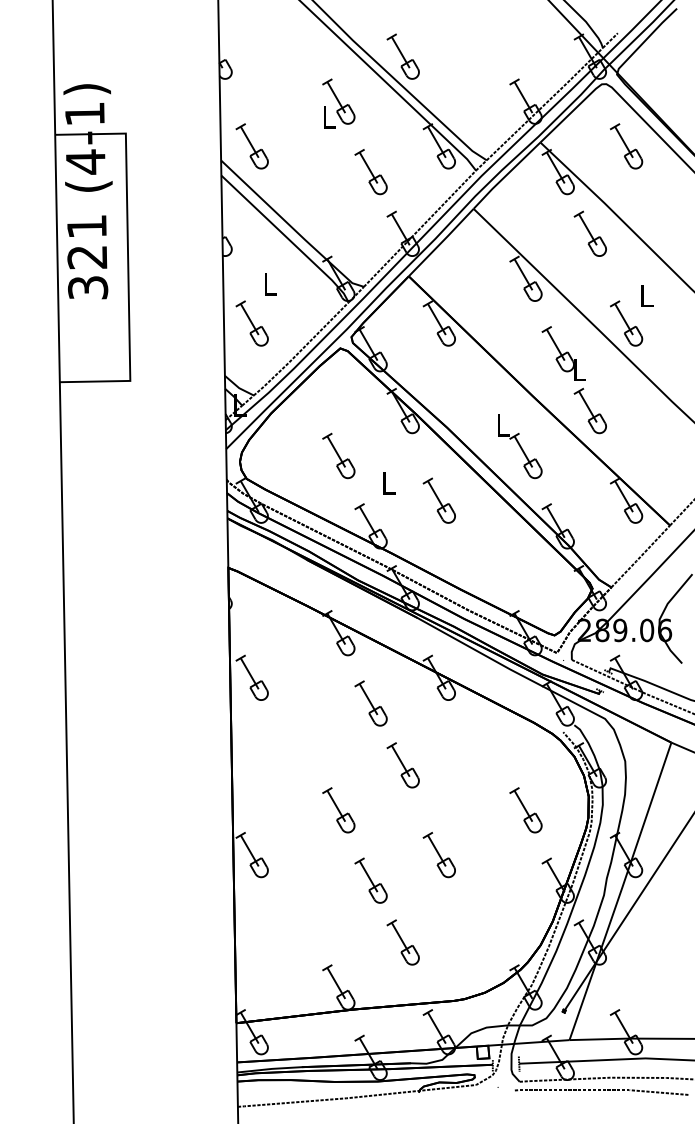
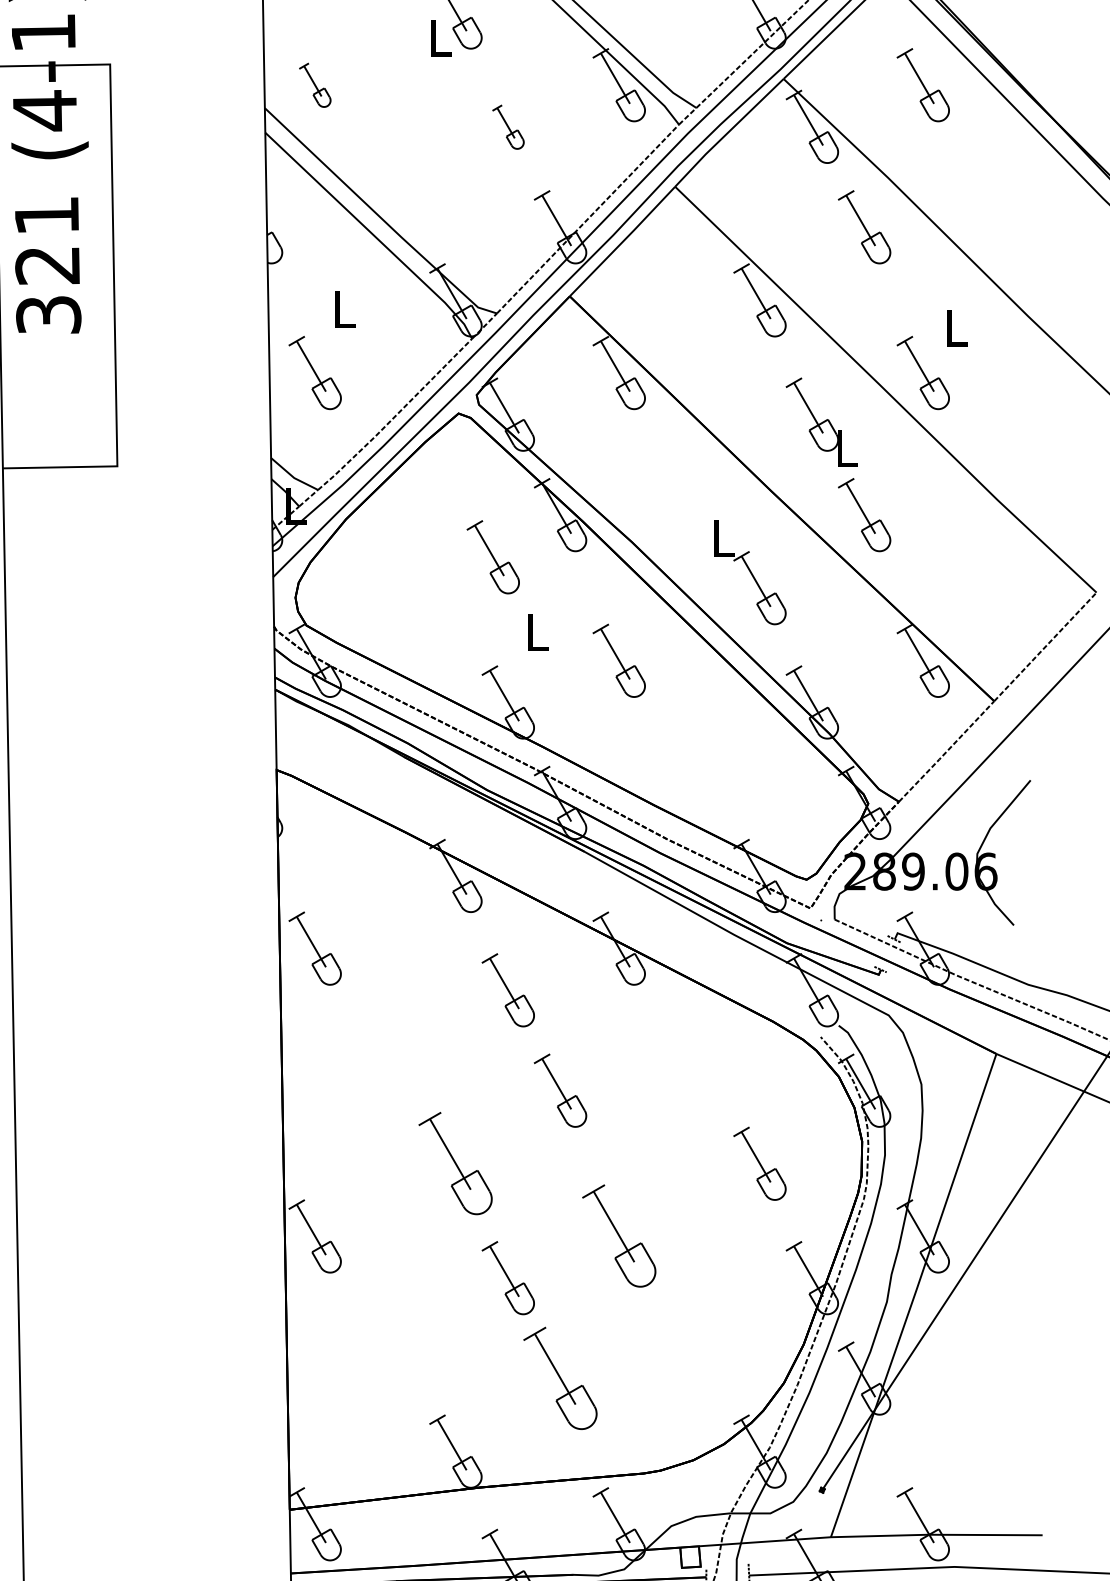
part: (251, 146) -> (314, 85), size x0.6
part: (370, 172) -> (507, 127), size x0.6
part: (338, 455) -> (492, 556), moved
part: (338, 810) -> (455, 1164), size x1.4
part: (438, 855) -> (618, 1237), size x1.4
part: (402, 942) -> (559, 1378), size x1.4

